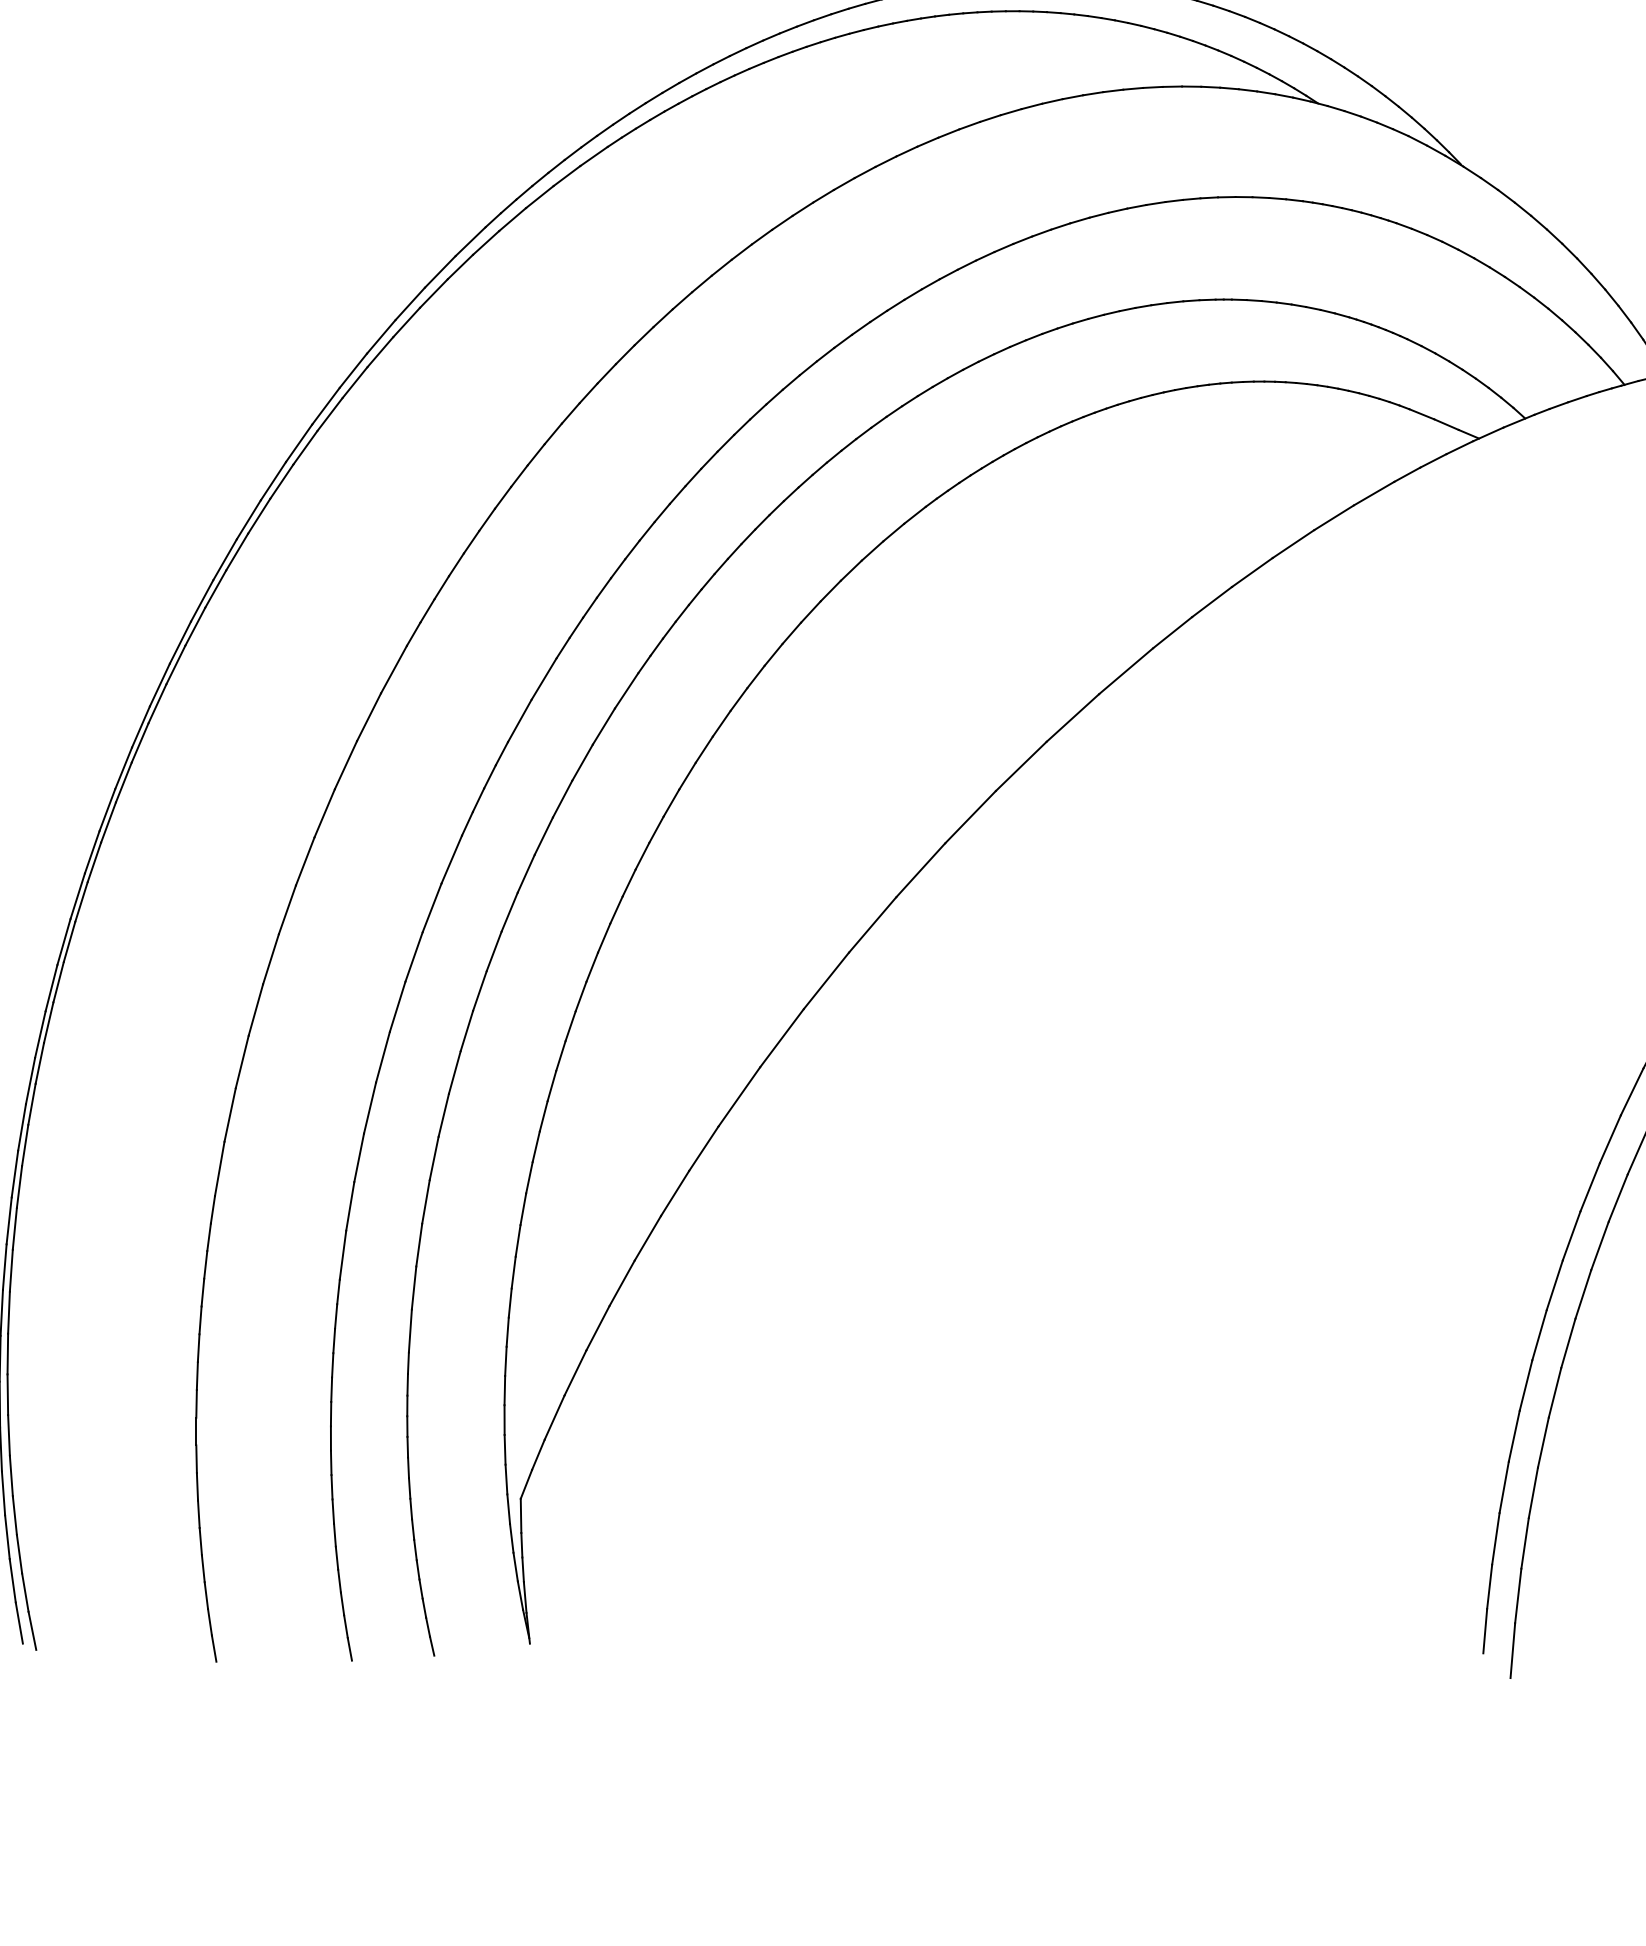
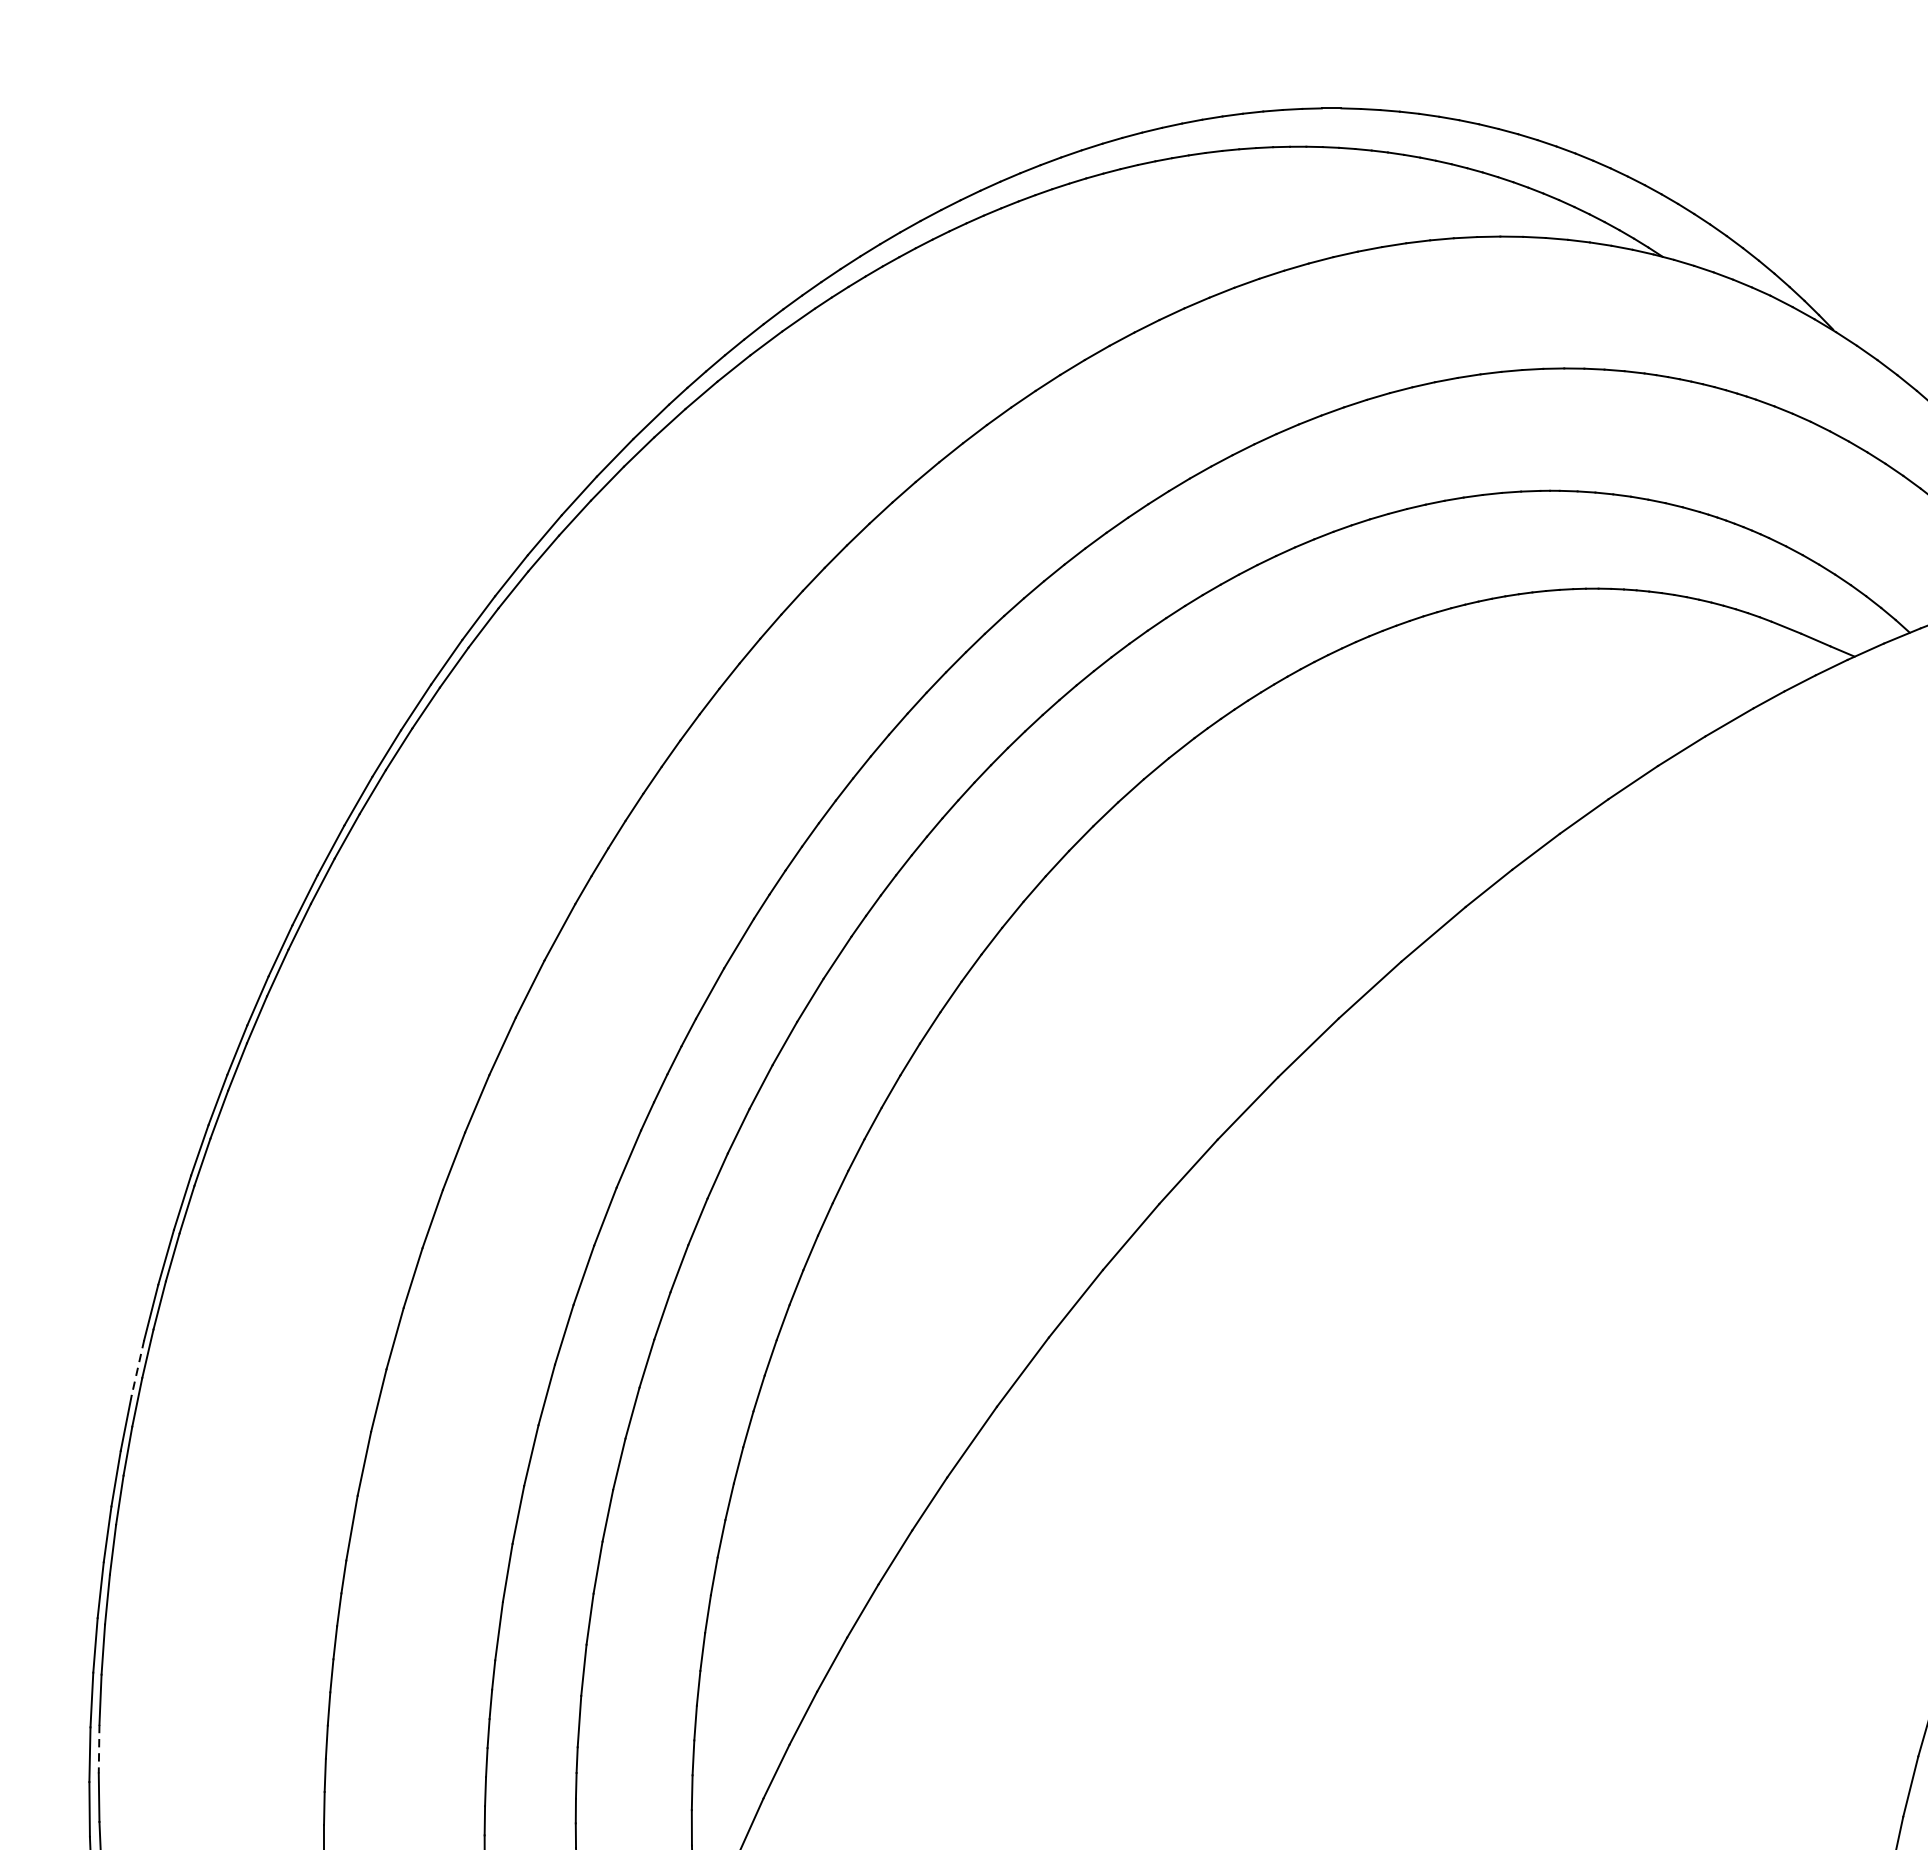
line: (40, 1034) -> (138, 1367), solid -> dashed
line: (7, 1354) -> (98, 1749), solid -> dashed

